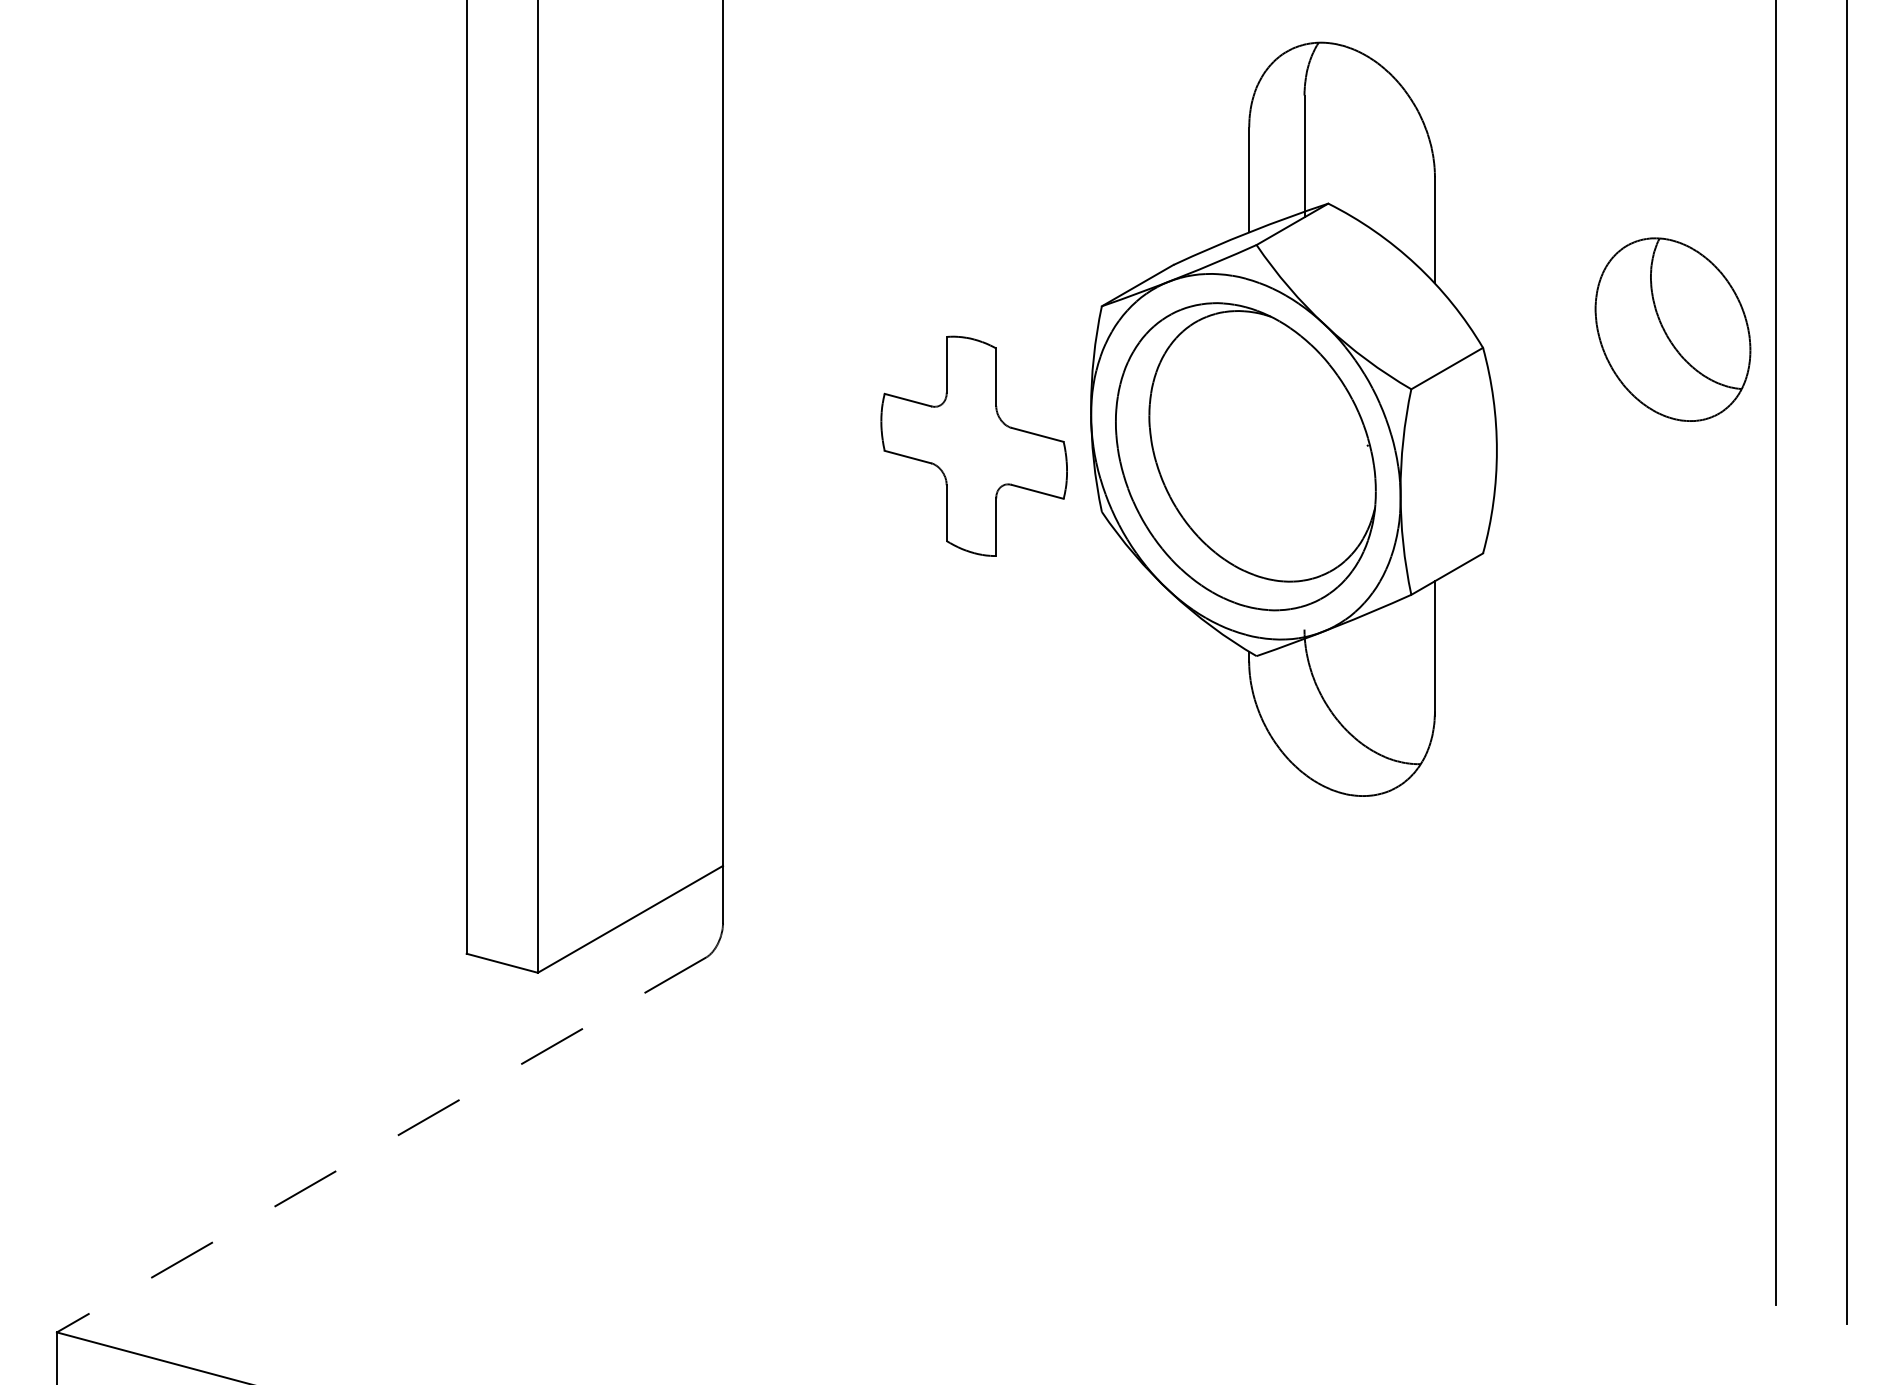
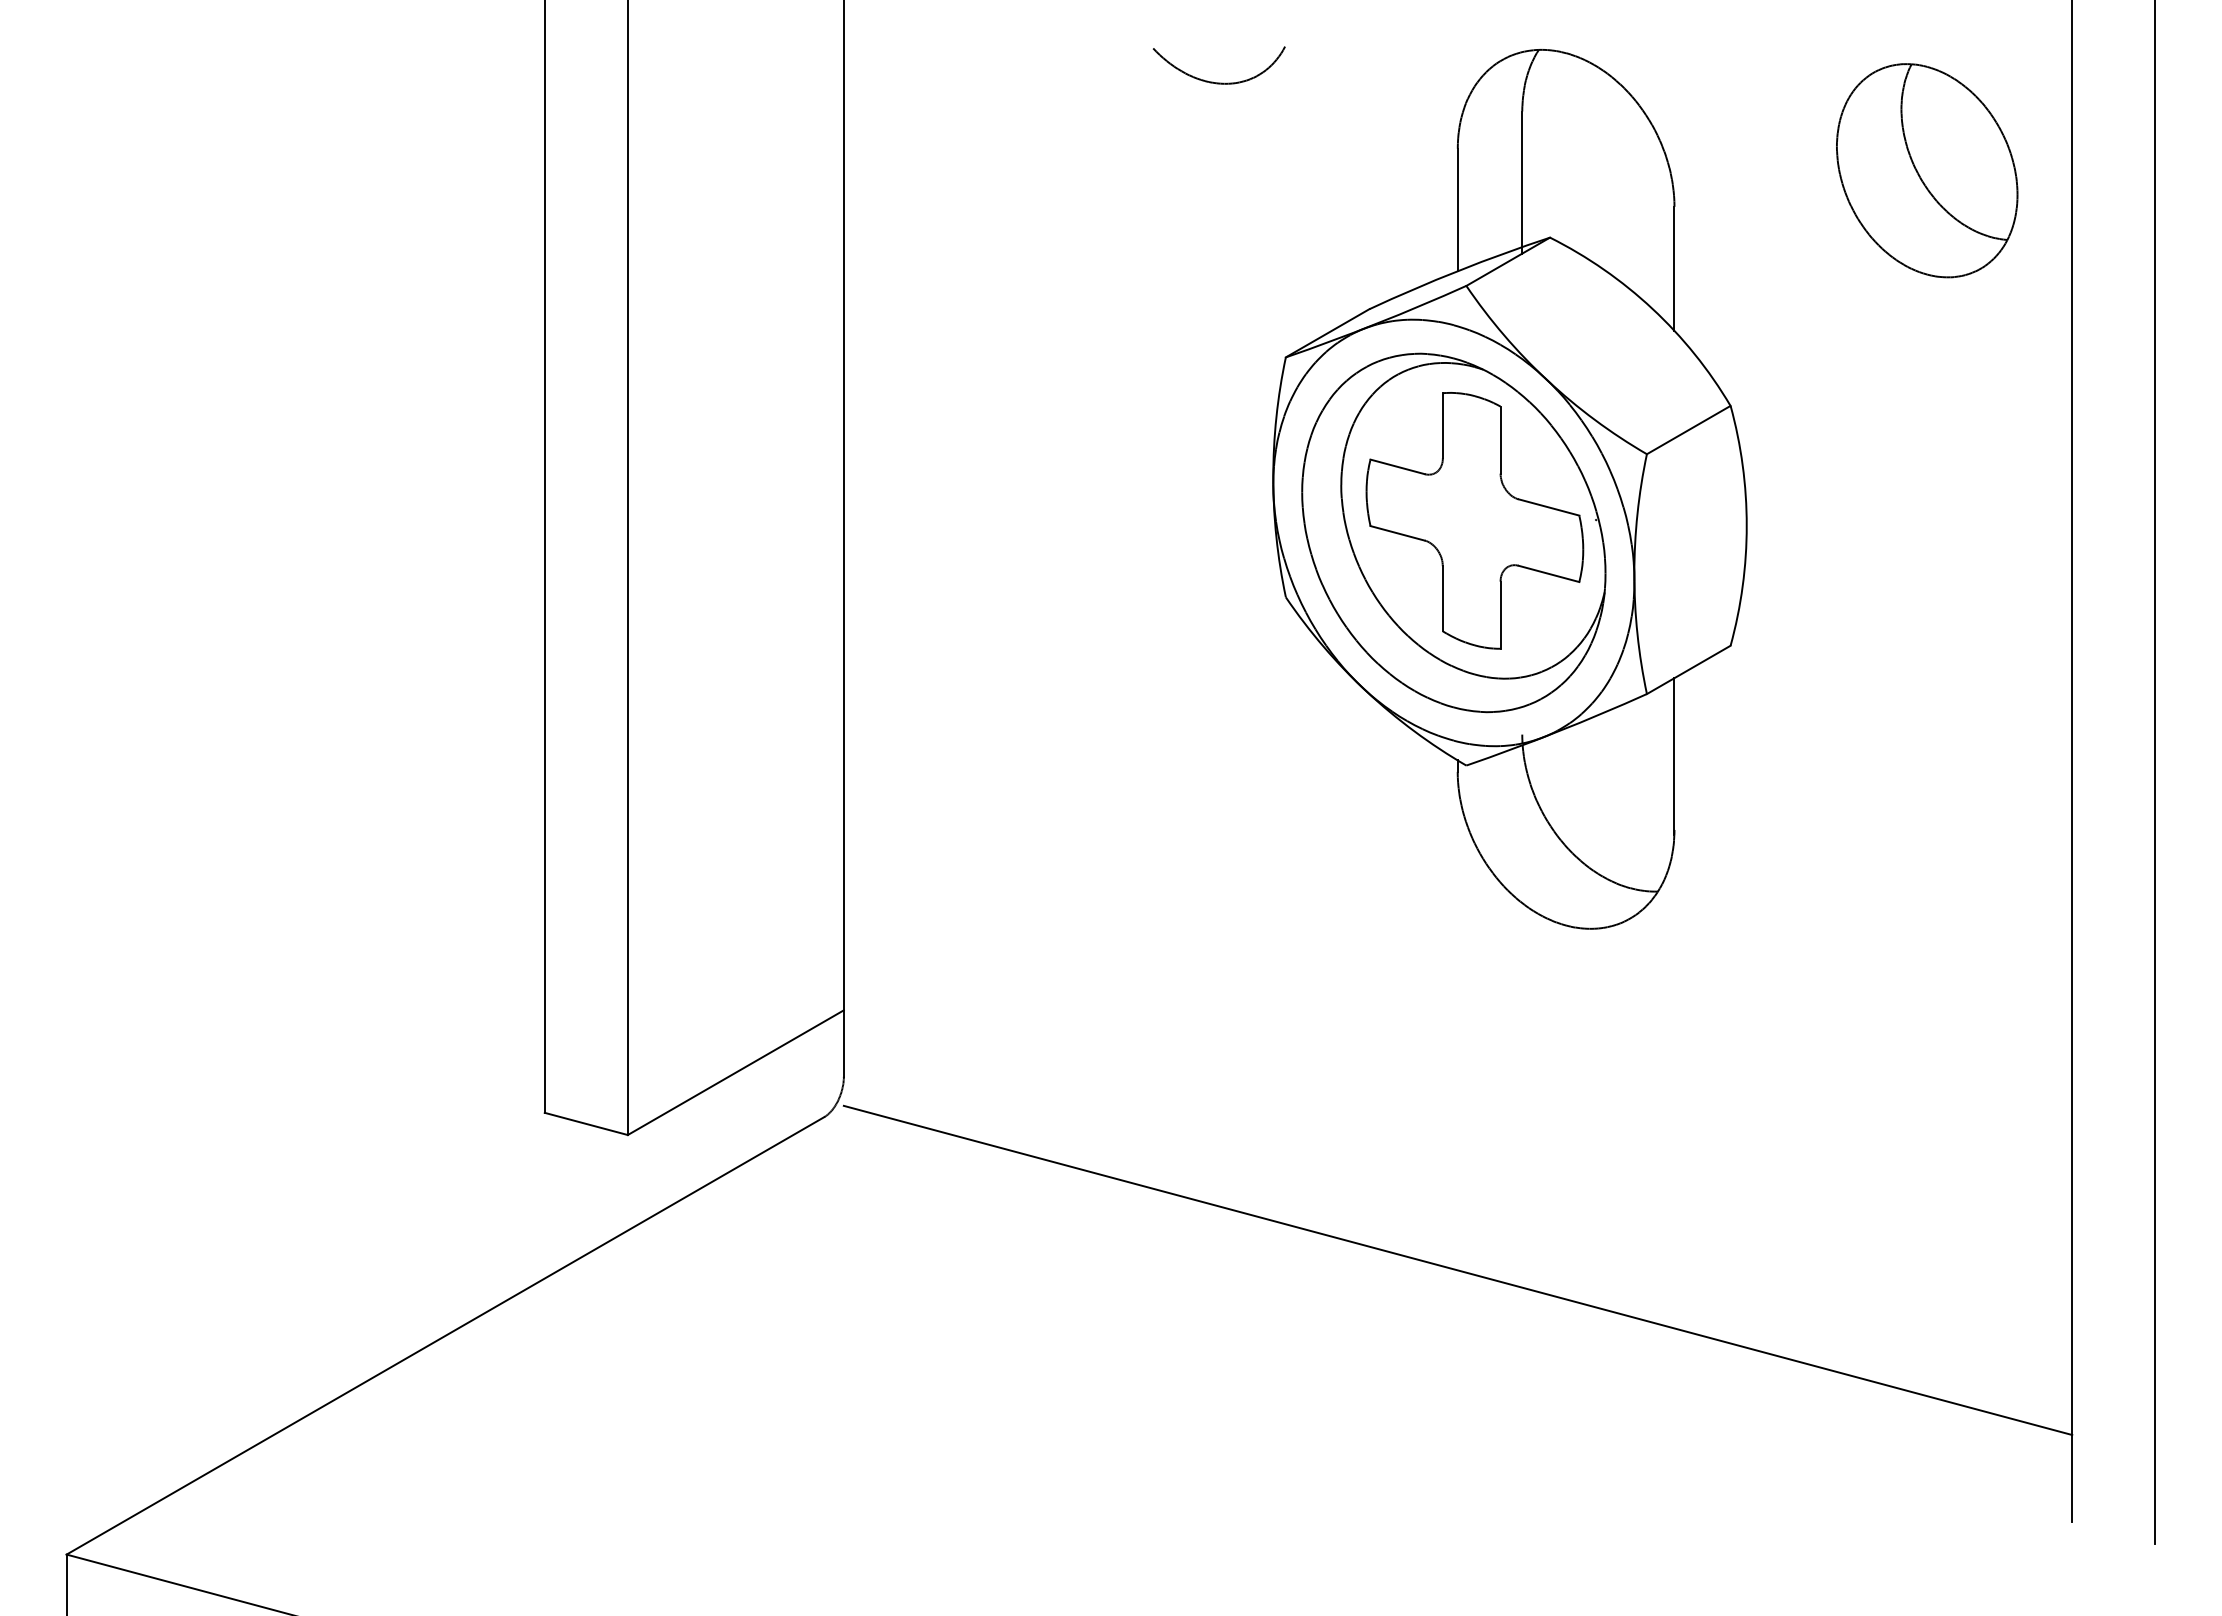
part: (1039, 69) -> (1213, 81), added
part: (1673, 329) -> (1927, 170), moved
part: (973, 446) -> (1474, 520), moved
line: (1248, 1088) -> (1457, 1270), added
line: (381, 1145) -> (445, 1336), dashed -> solid

